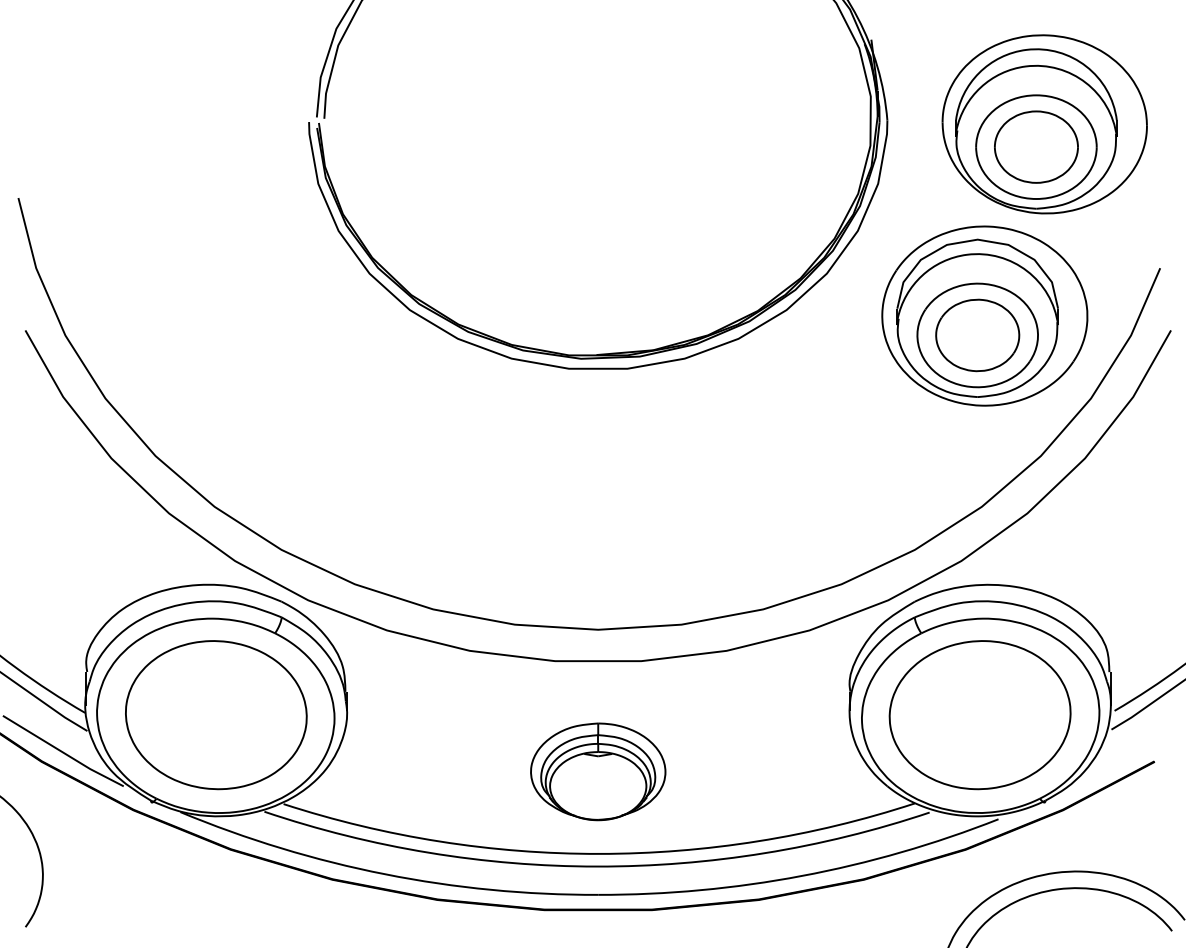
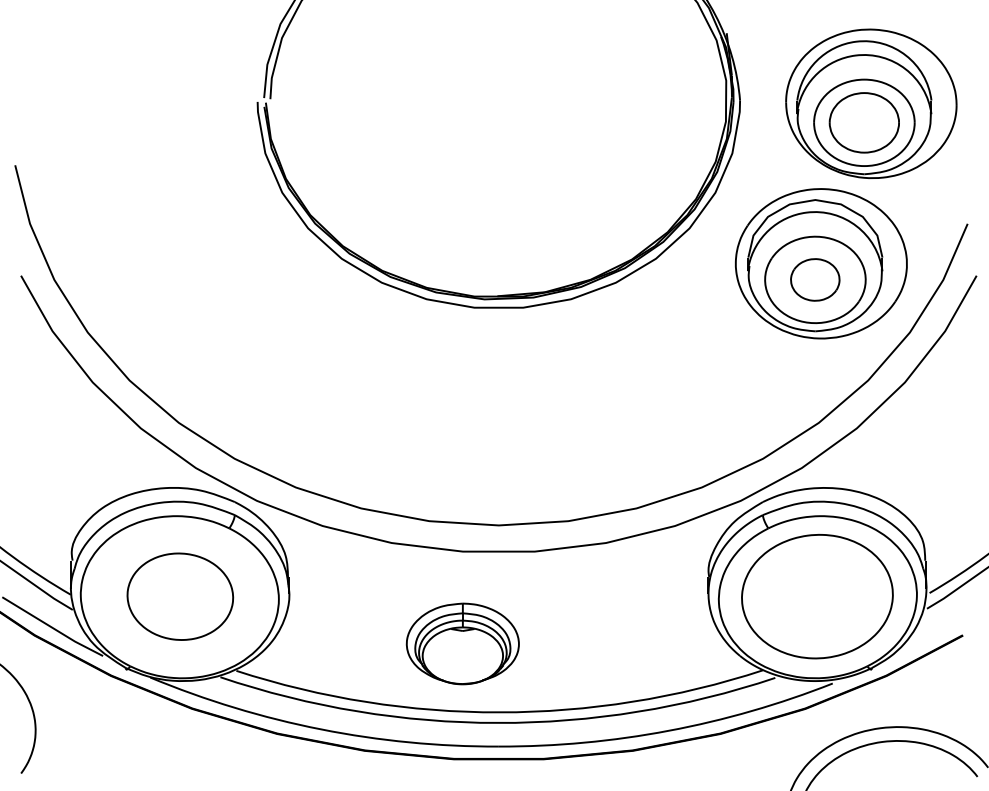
part: (976, 334) -> (814, 279), size x0.7
part: (216, 714) -> (180, 596), size x0.7
part: (597, 771) -> (462, 643), moved

